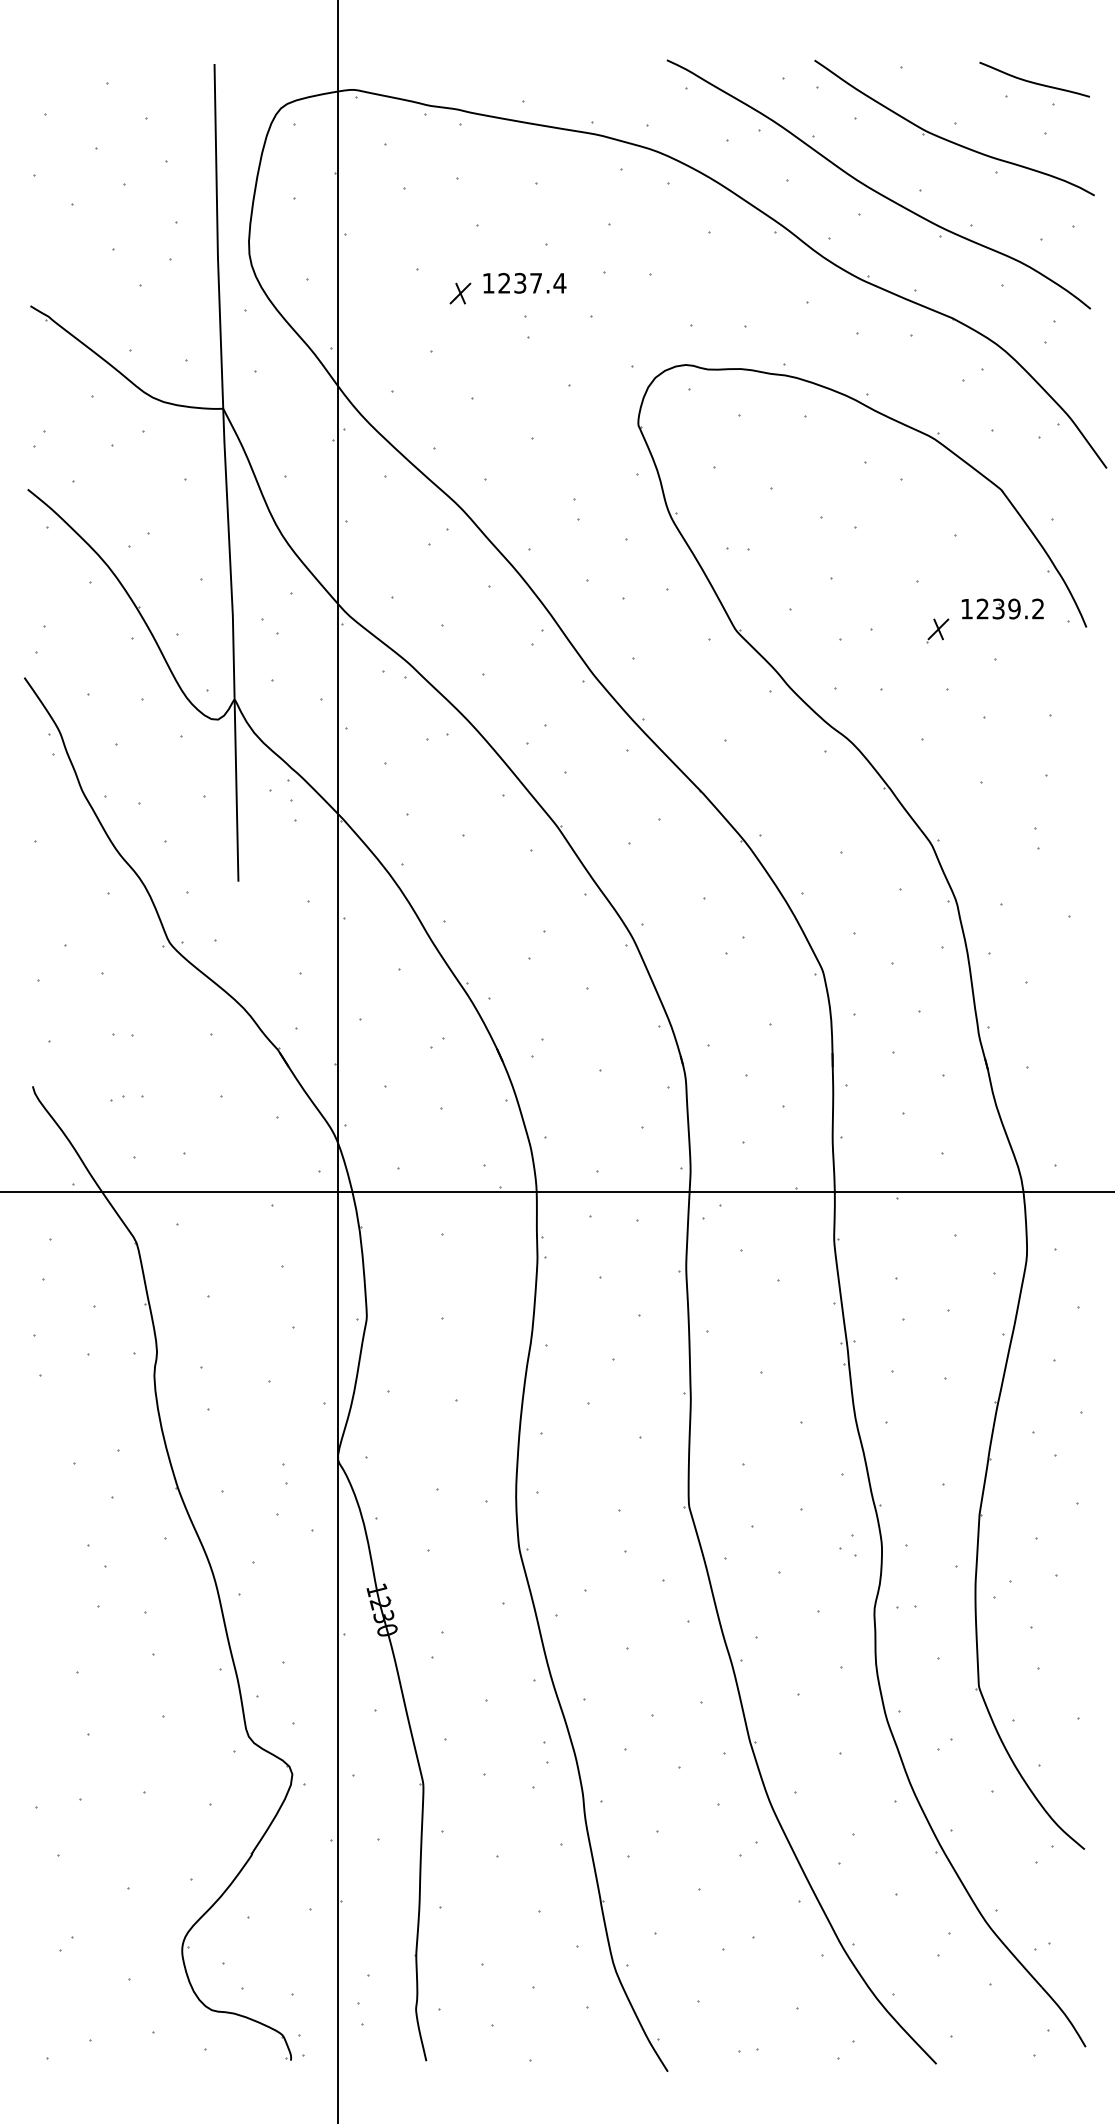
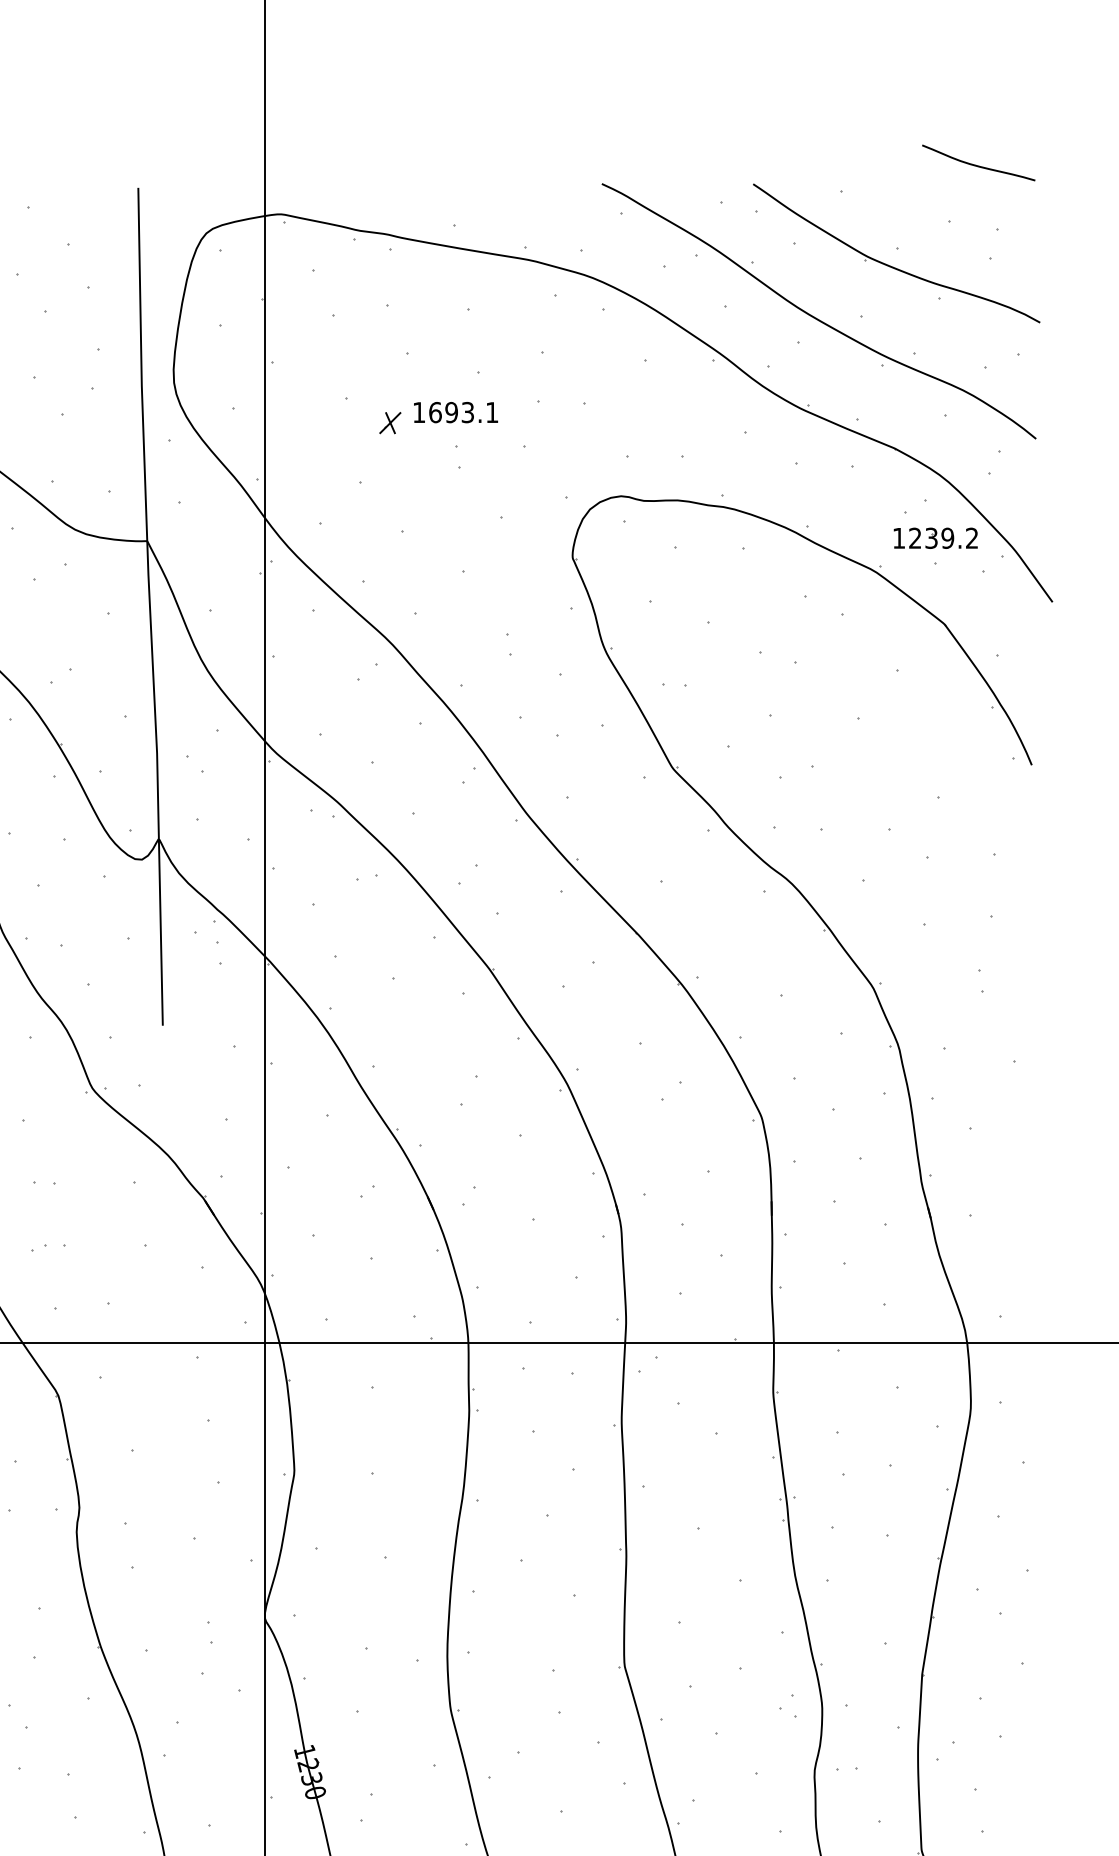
curve: (1033, 81) -> (977, 164), moved
text: (532, 282) -> (464, 411), 1237.4 -> 1693.1
part: (1002, 608) -> (935, 537), moved
part: (937, 630) -> (879, 768), removed

